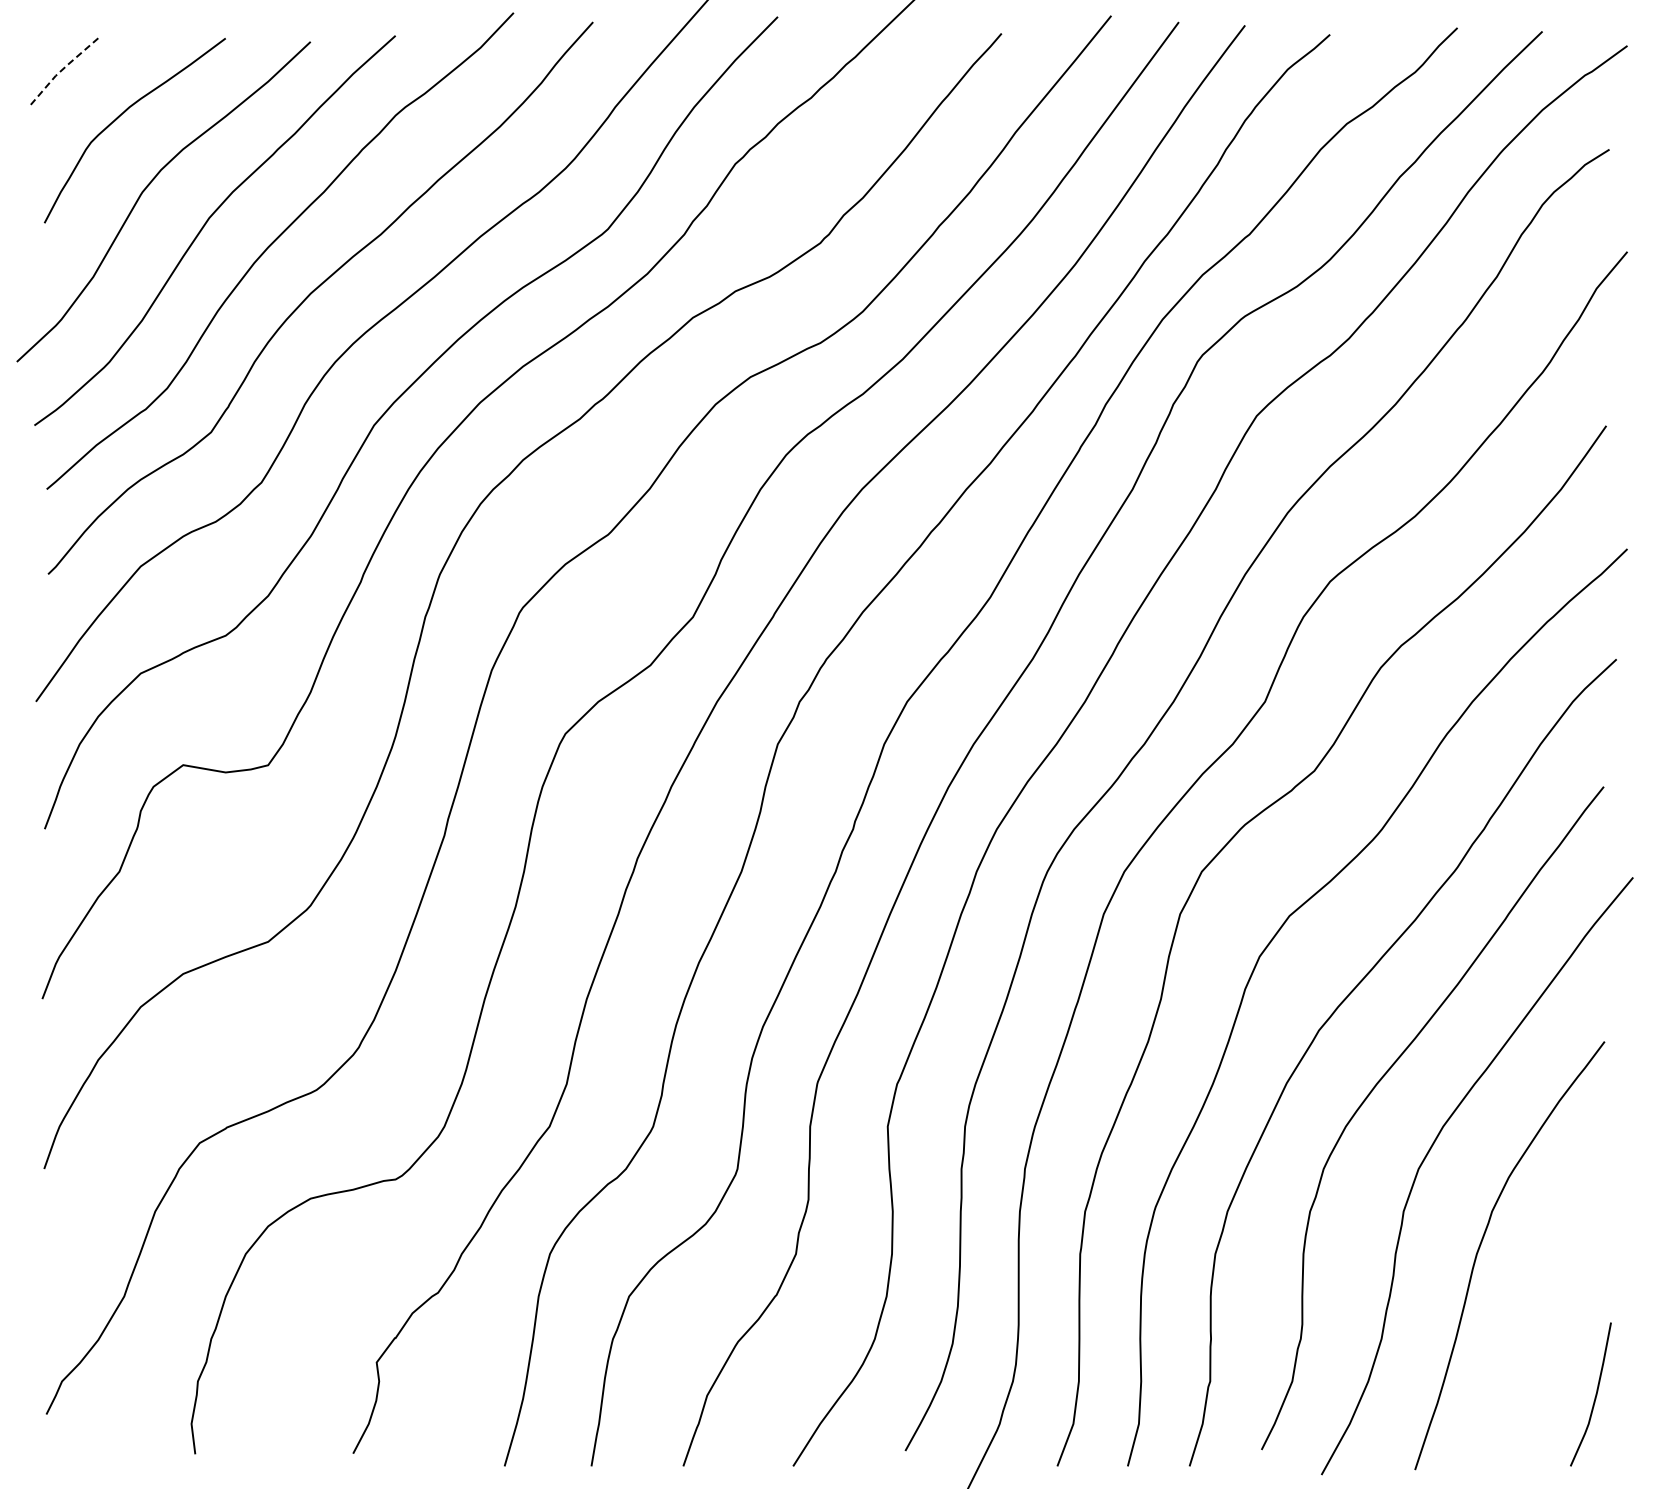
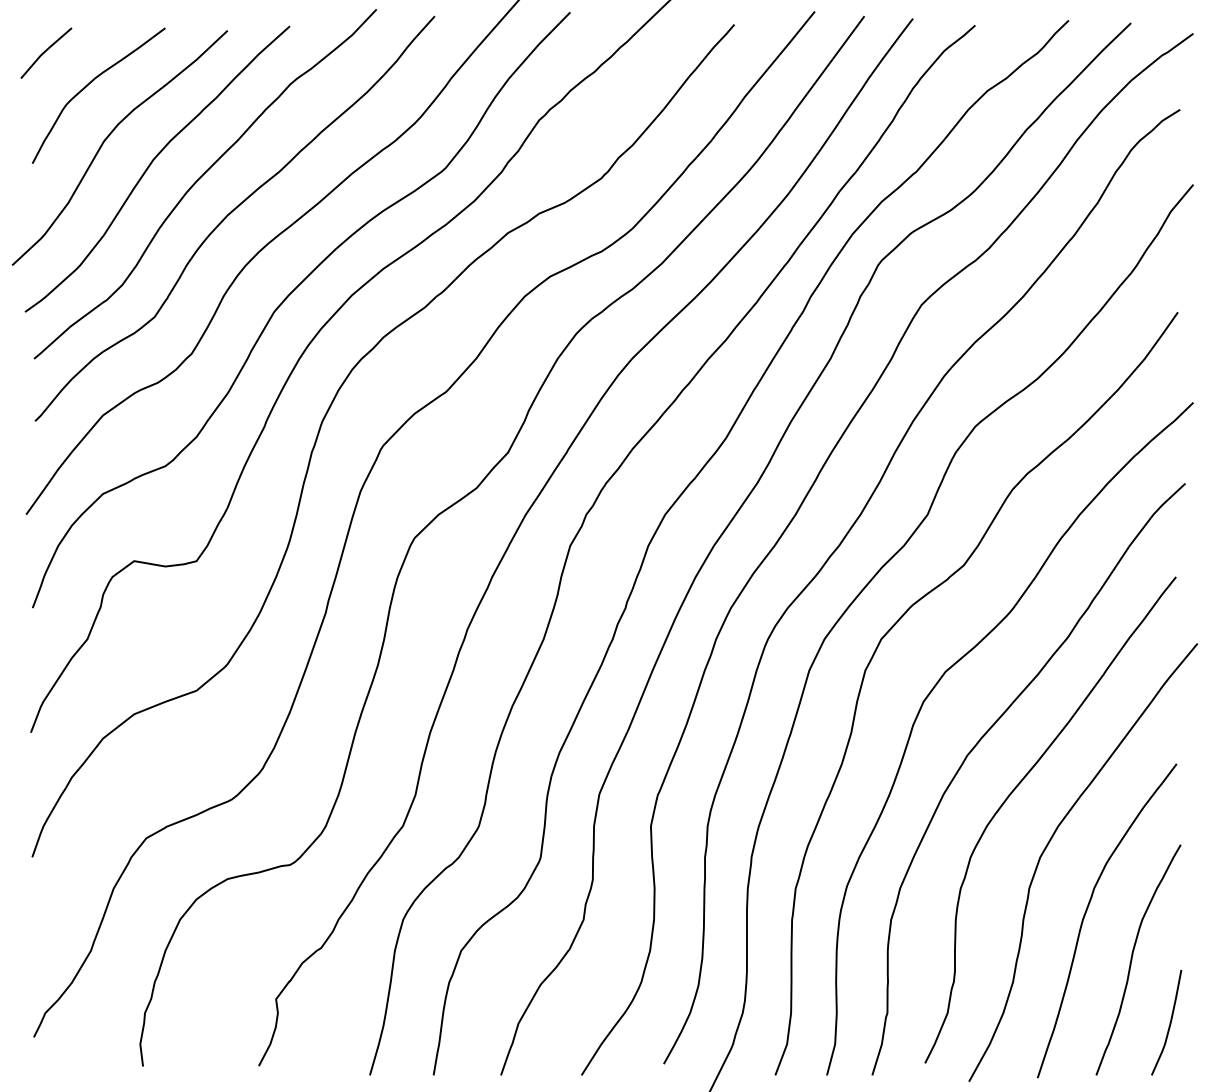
line: (61, 70) -> (44, 51), dashed -> solid
curve: (1544, 1306) -> (1132, 958), added

